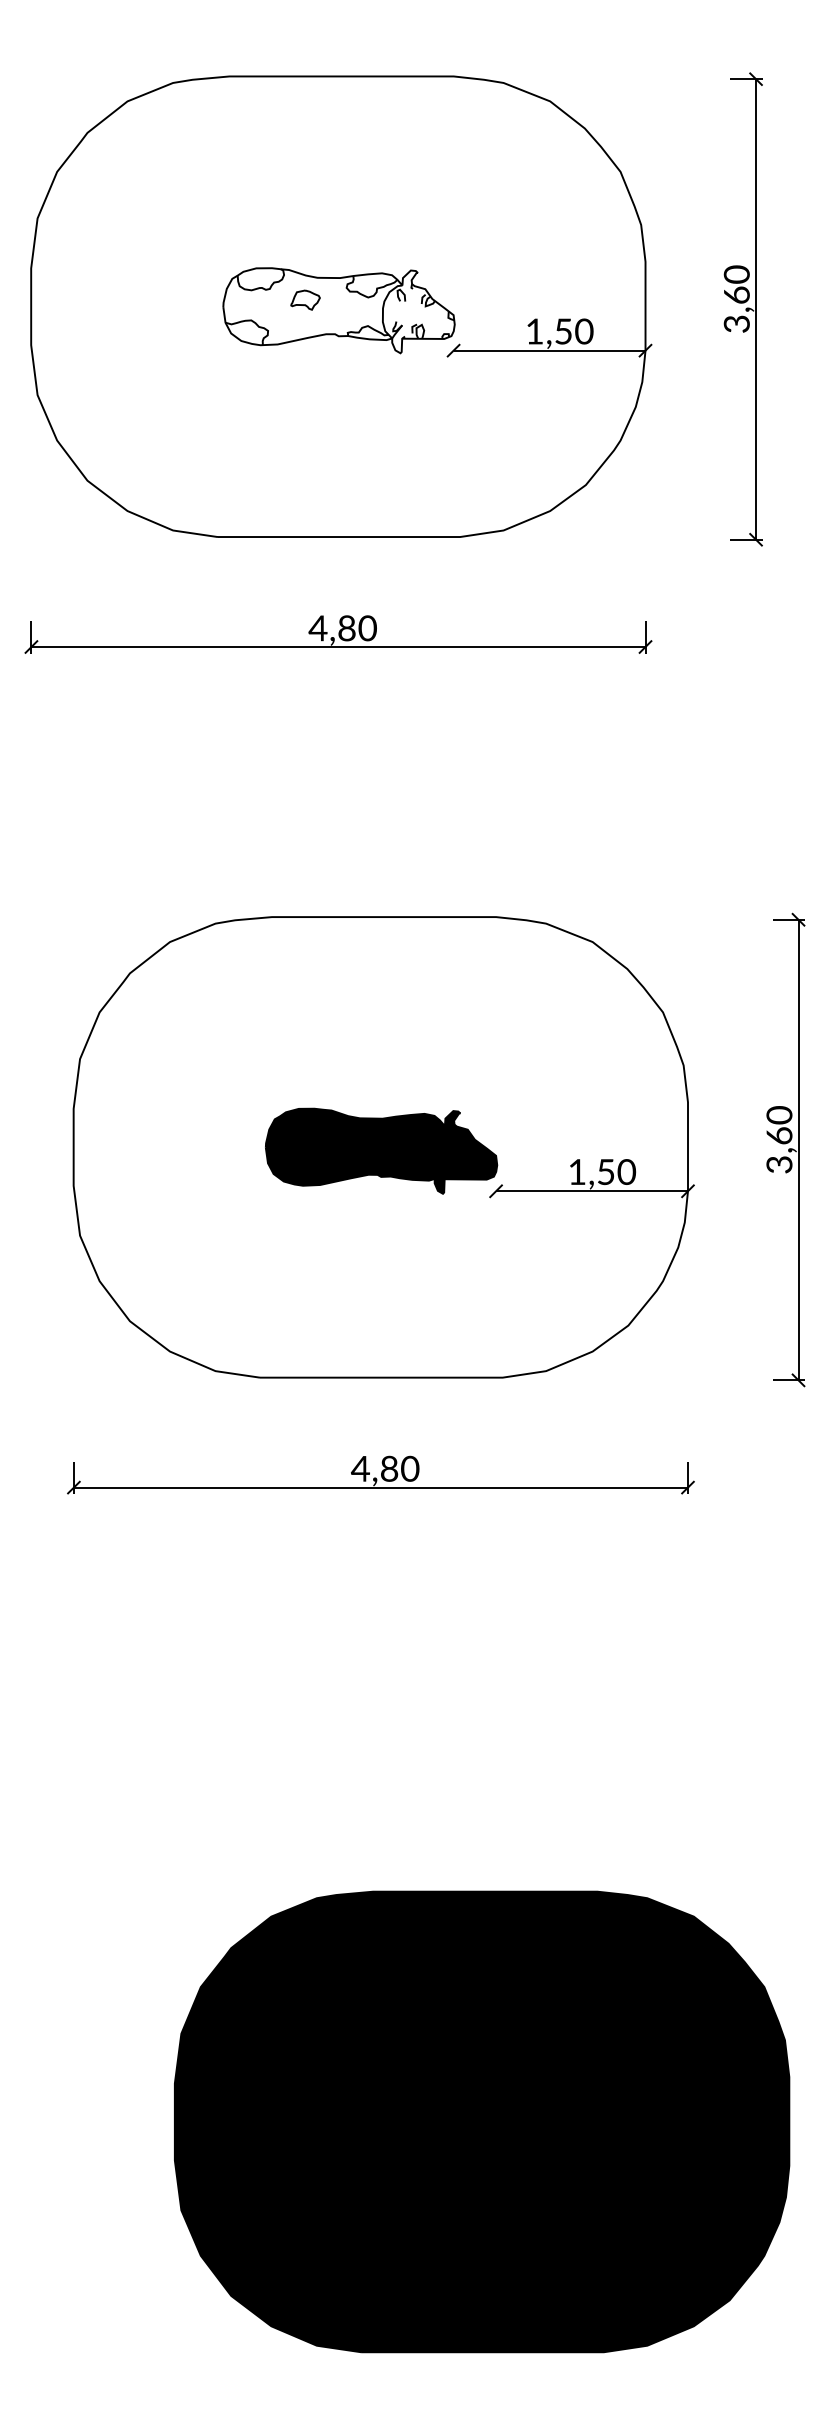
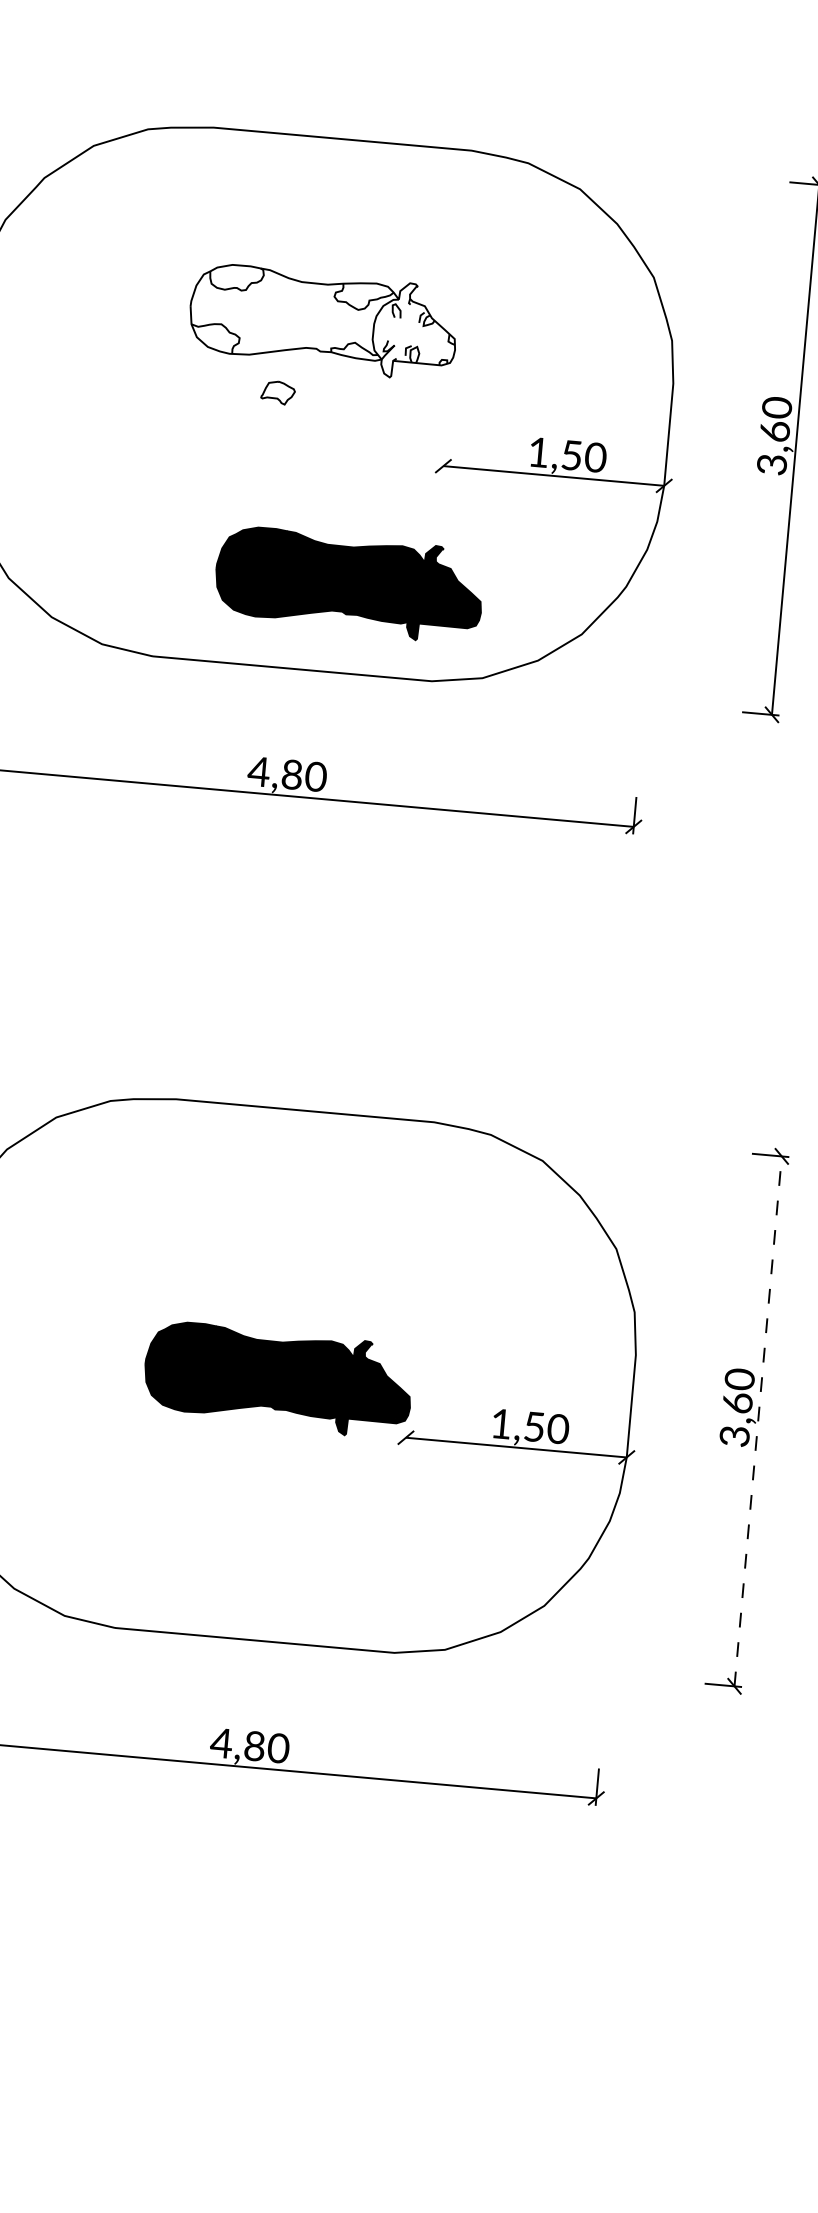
part: (338, 310) -> (322, 321), moved
part: (381, 459) -> (349, 583), added
line: (798, 1149) -> (758, 1420), solid -> dashed

